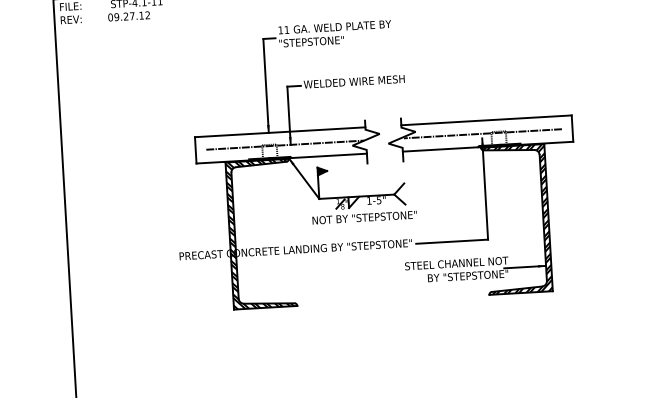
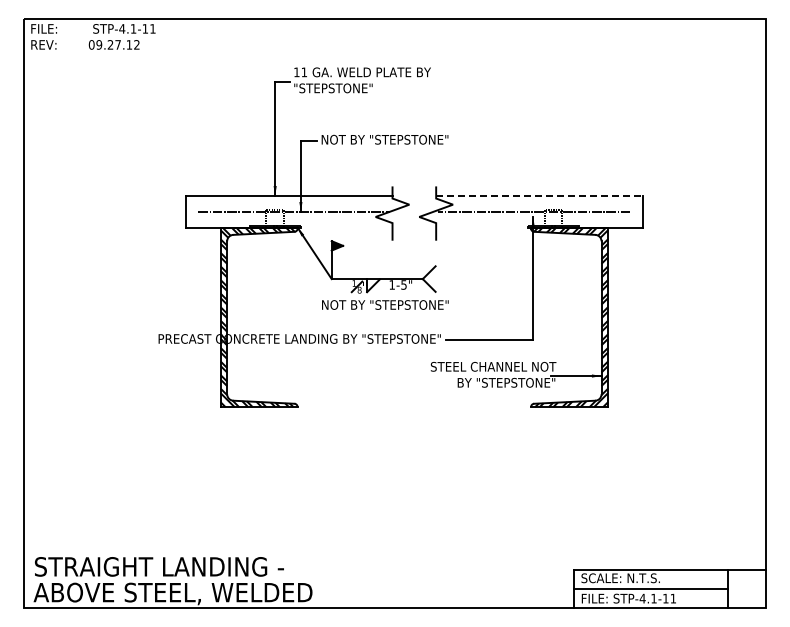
text: (356, 81) -> (384, 139), WELDED WIRE MESH -> NOT BY "STEPSTONE"
line: (487, 120) -> (540, 195), solid -> dashed
line: (440, 149) -> (481, 227), removed
line: (329, 155) -> (346, 227), removed

